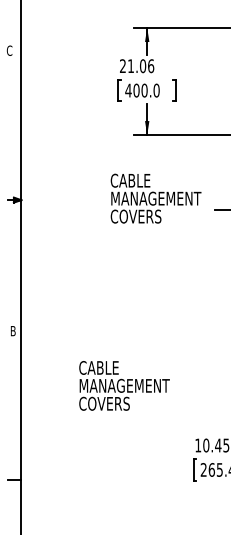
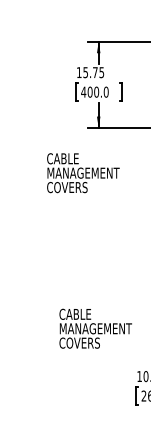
text: (137, 66) -> (90, 72), 21.06 -> 15.75
text: (155, 198) -> (82, 173), moved
text: (124, 385) -> (95, 328), moved

